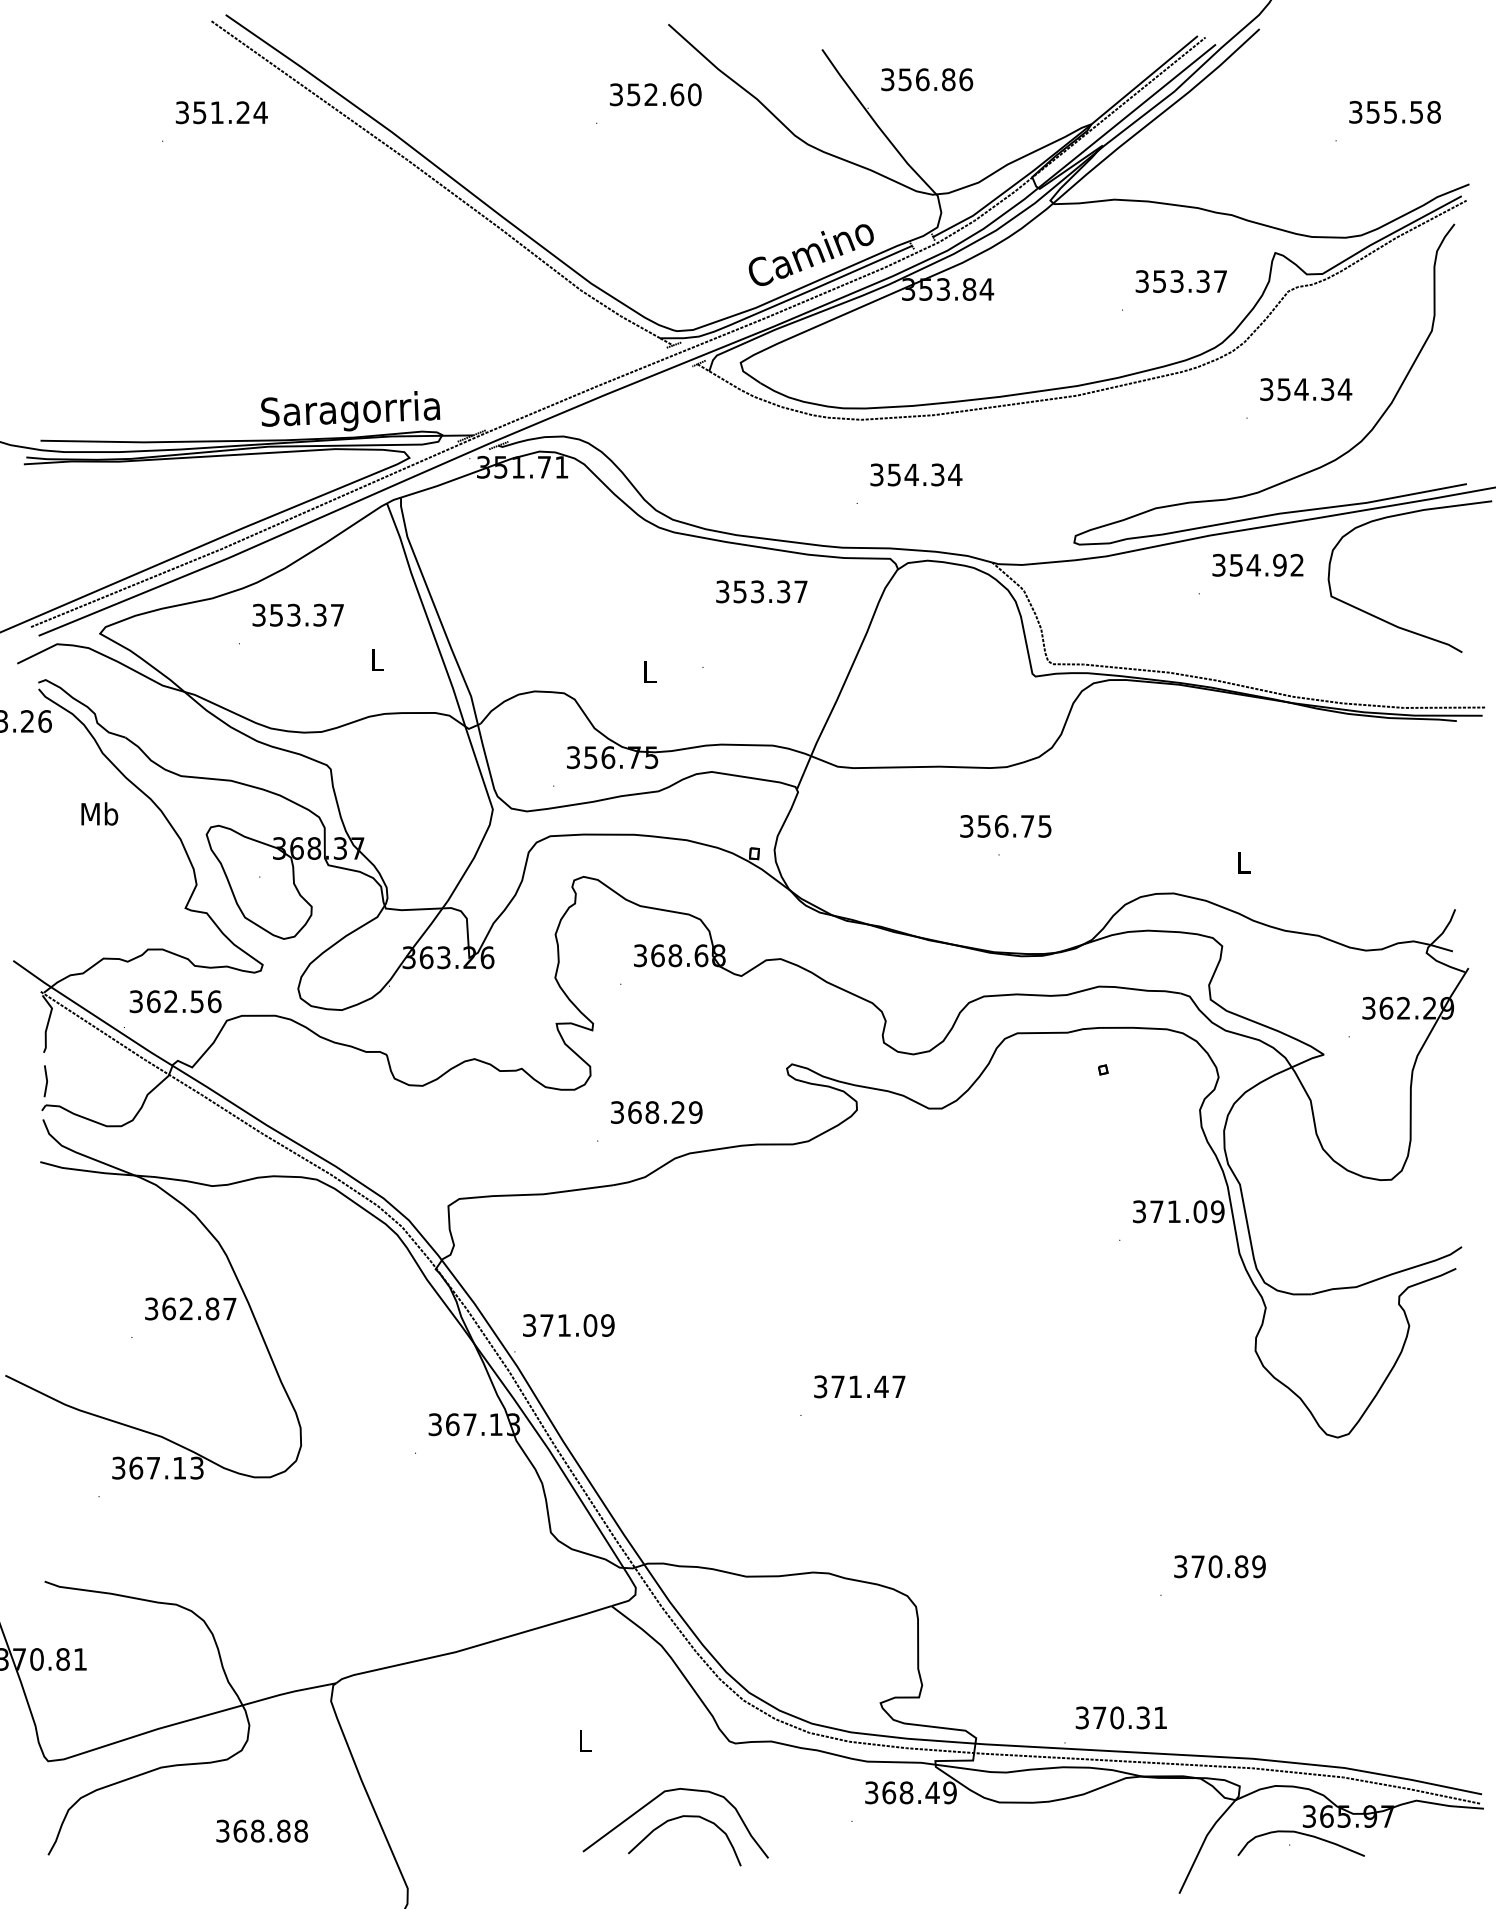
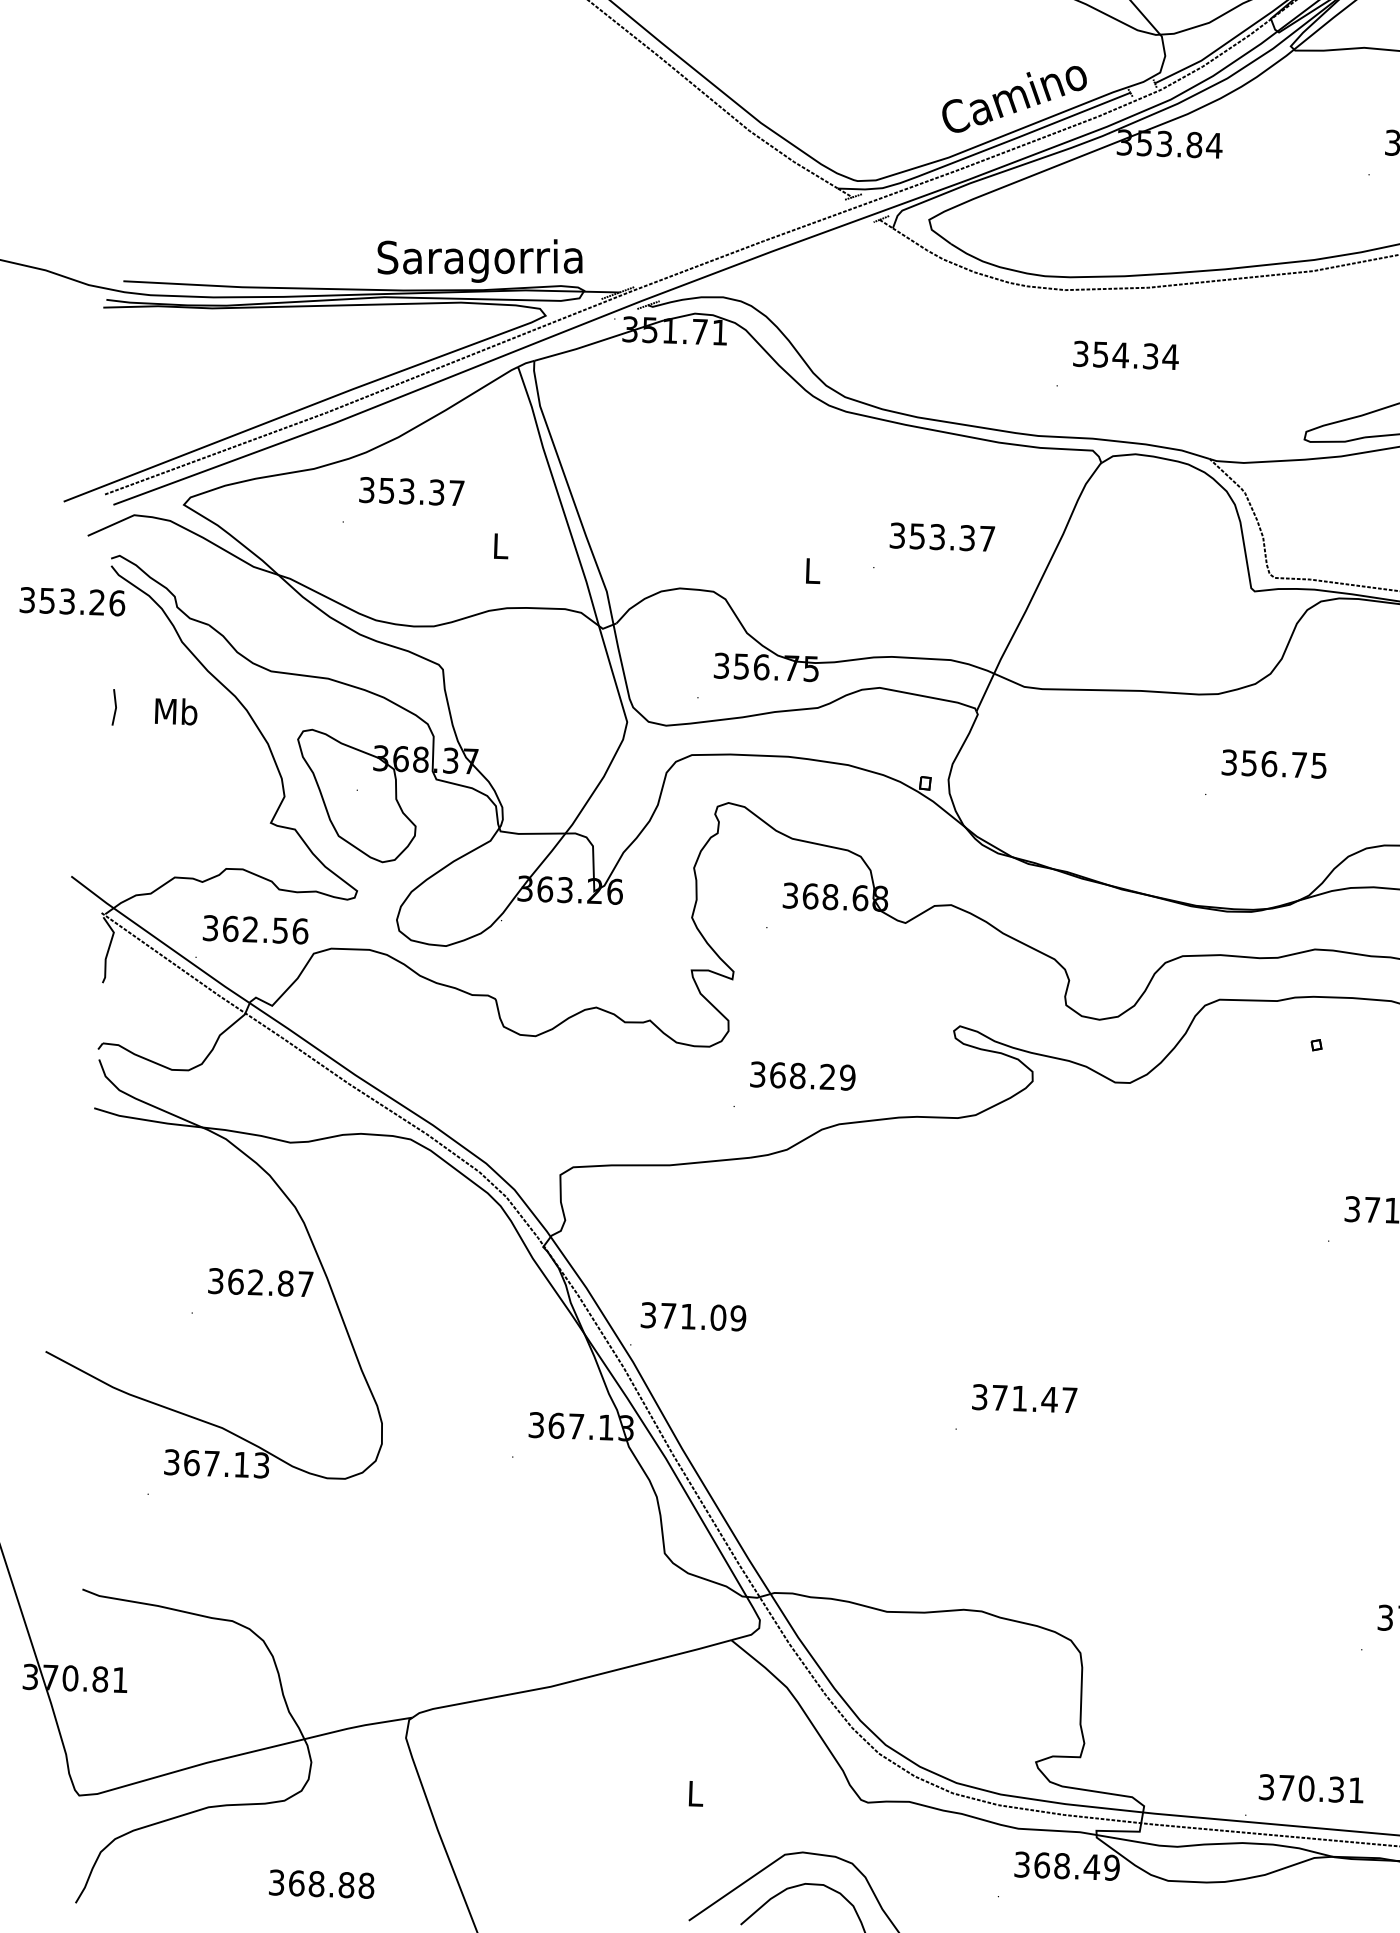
text: (761, 591) -> (942, 536), moved
text: (1005, 826) -> (1273, 764), moved
line: (46, 1081) -> (115, 707), moved

